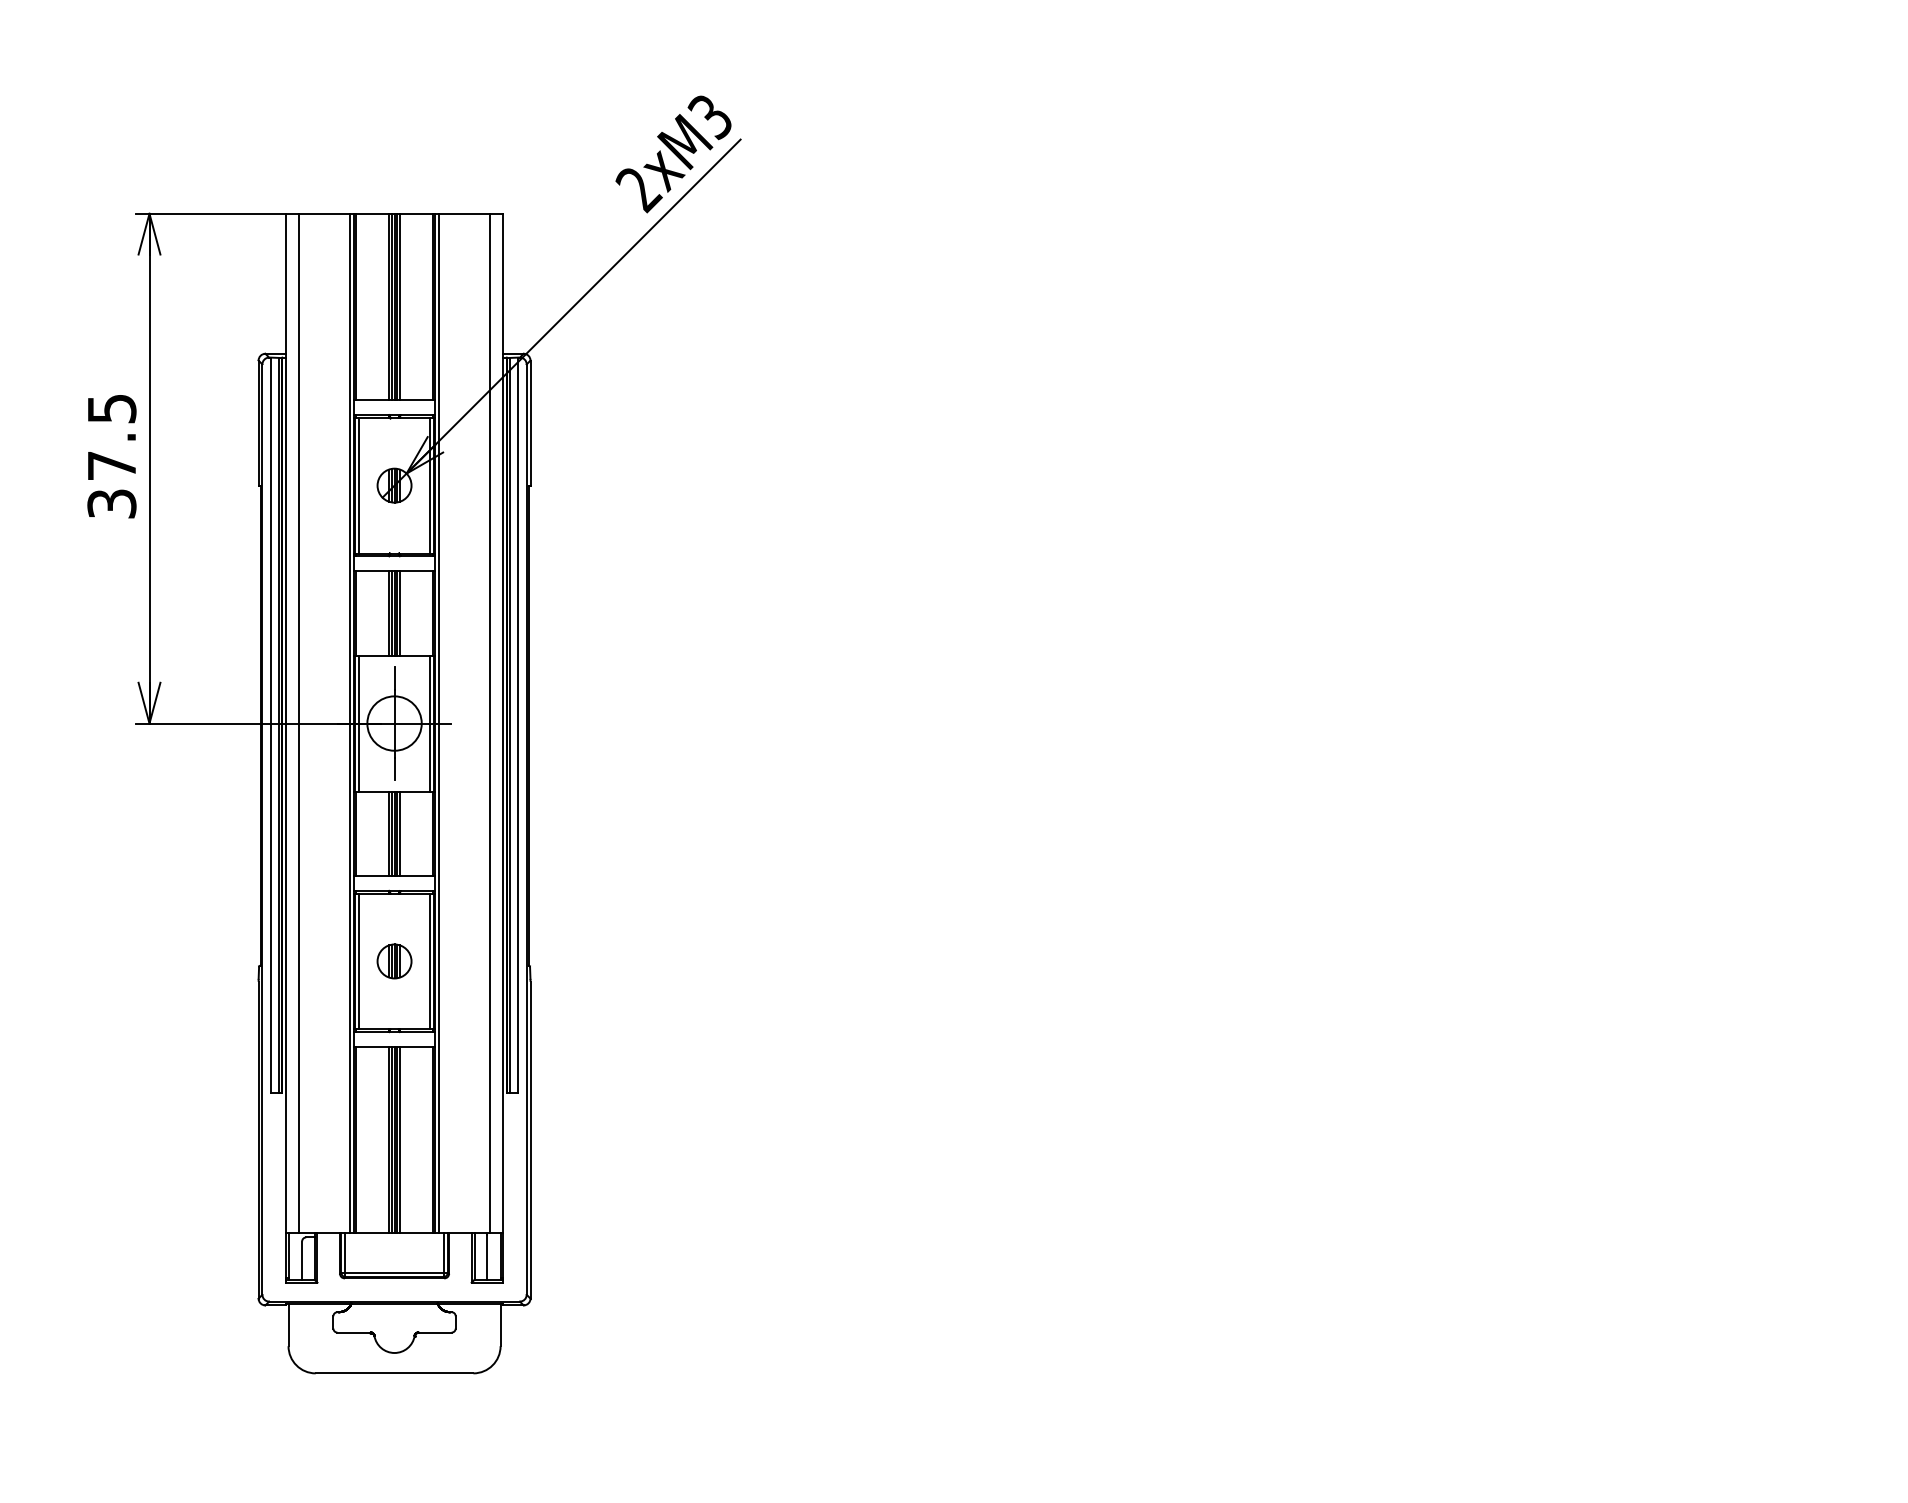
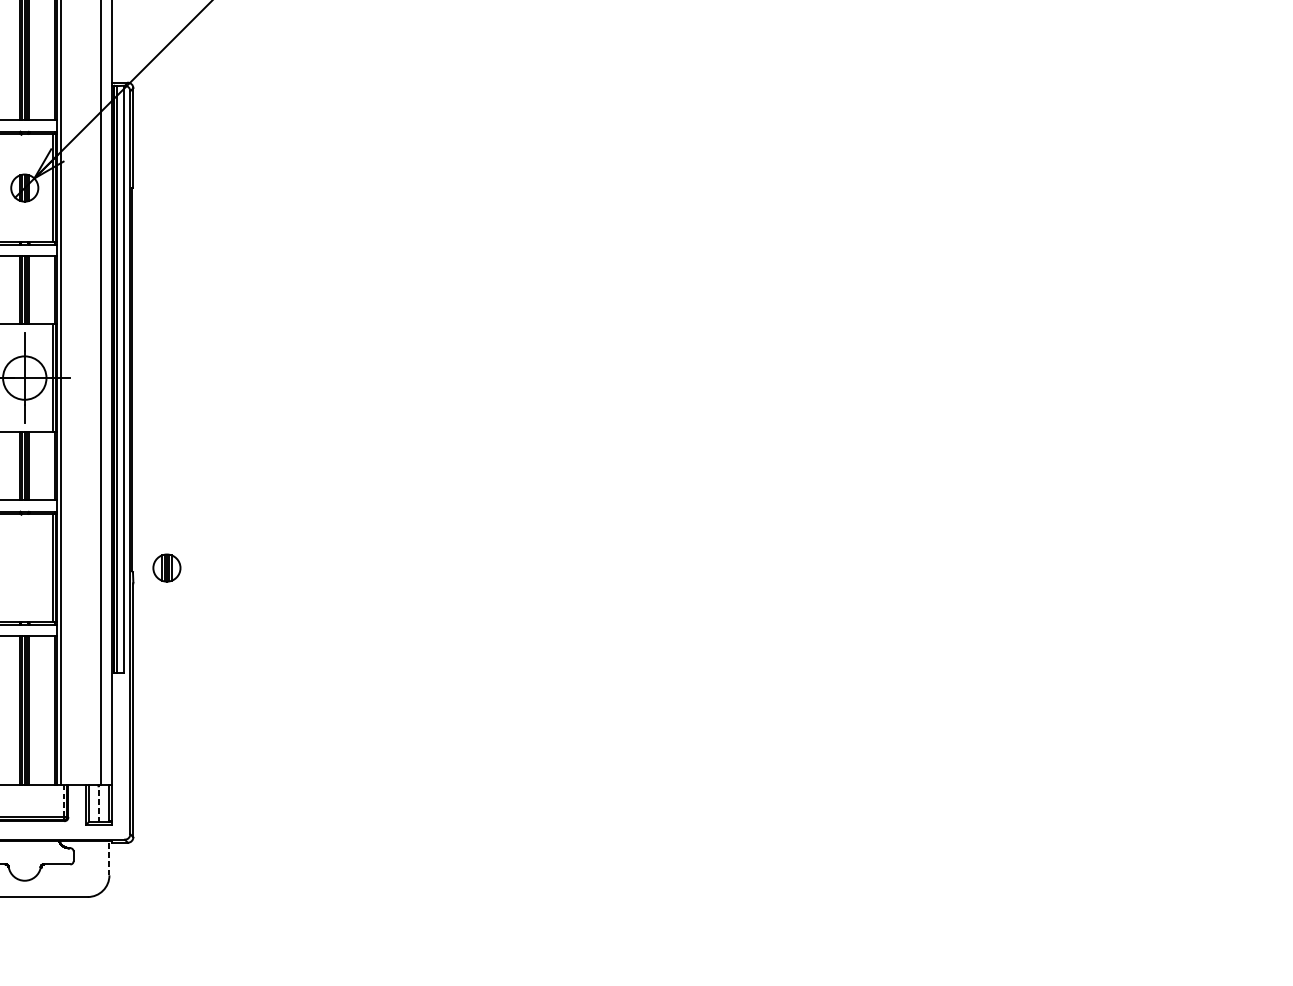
part: (394, 961) -> (166, 568), moved
line: (443, 1253) -> (63, 801), solid -> dashed
line: (487, 1257) -> (99, 804), solid -> dashed
line: (500, 1324) -> (109, 858), solid -> dashed

